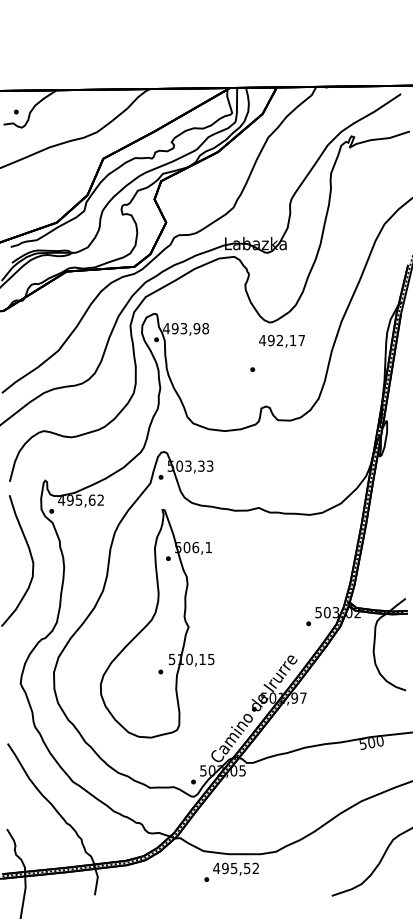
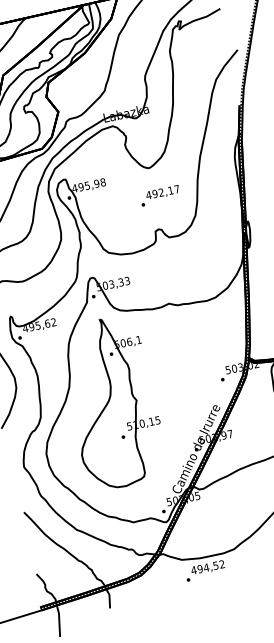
text: (184, 328) -> (87, 185), 493,98 -> 495,98
text: (281, 340) -> (162, 192), moved
text: (233, 868) -> (206, 567), 495,52 -> 494,52

